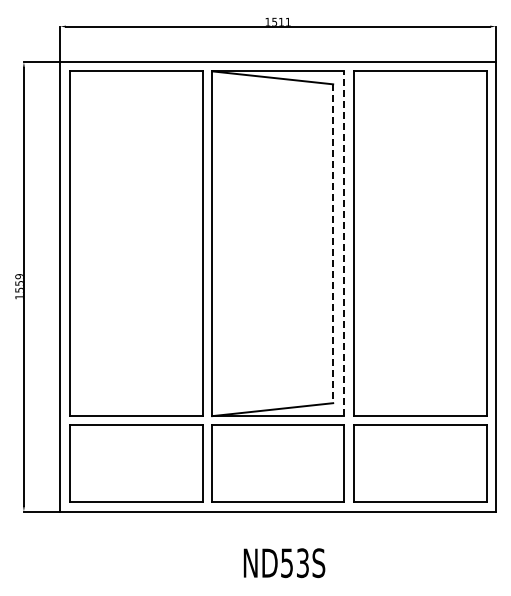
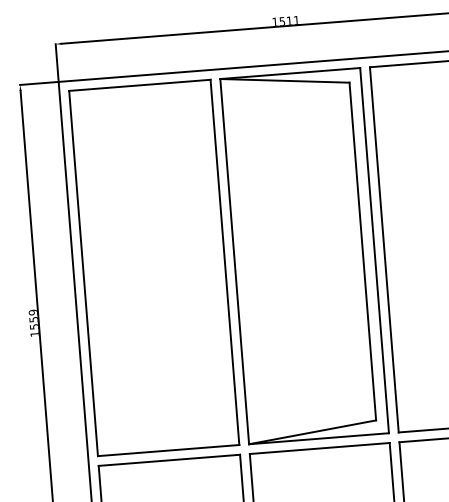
line: (344, 243) -> (374, 250), dashed -> solid
line: (333, 244) -> (363, 252), dashed -> solid

